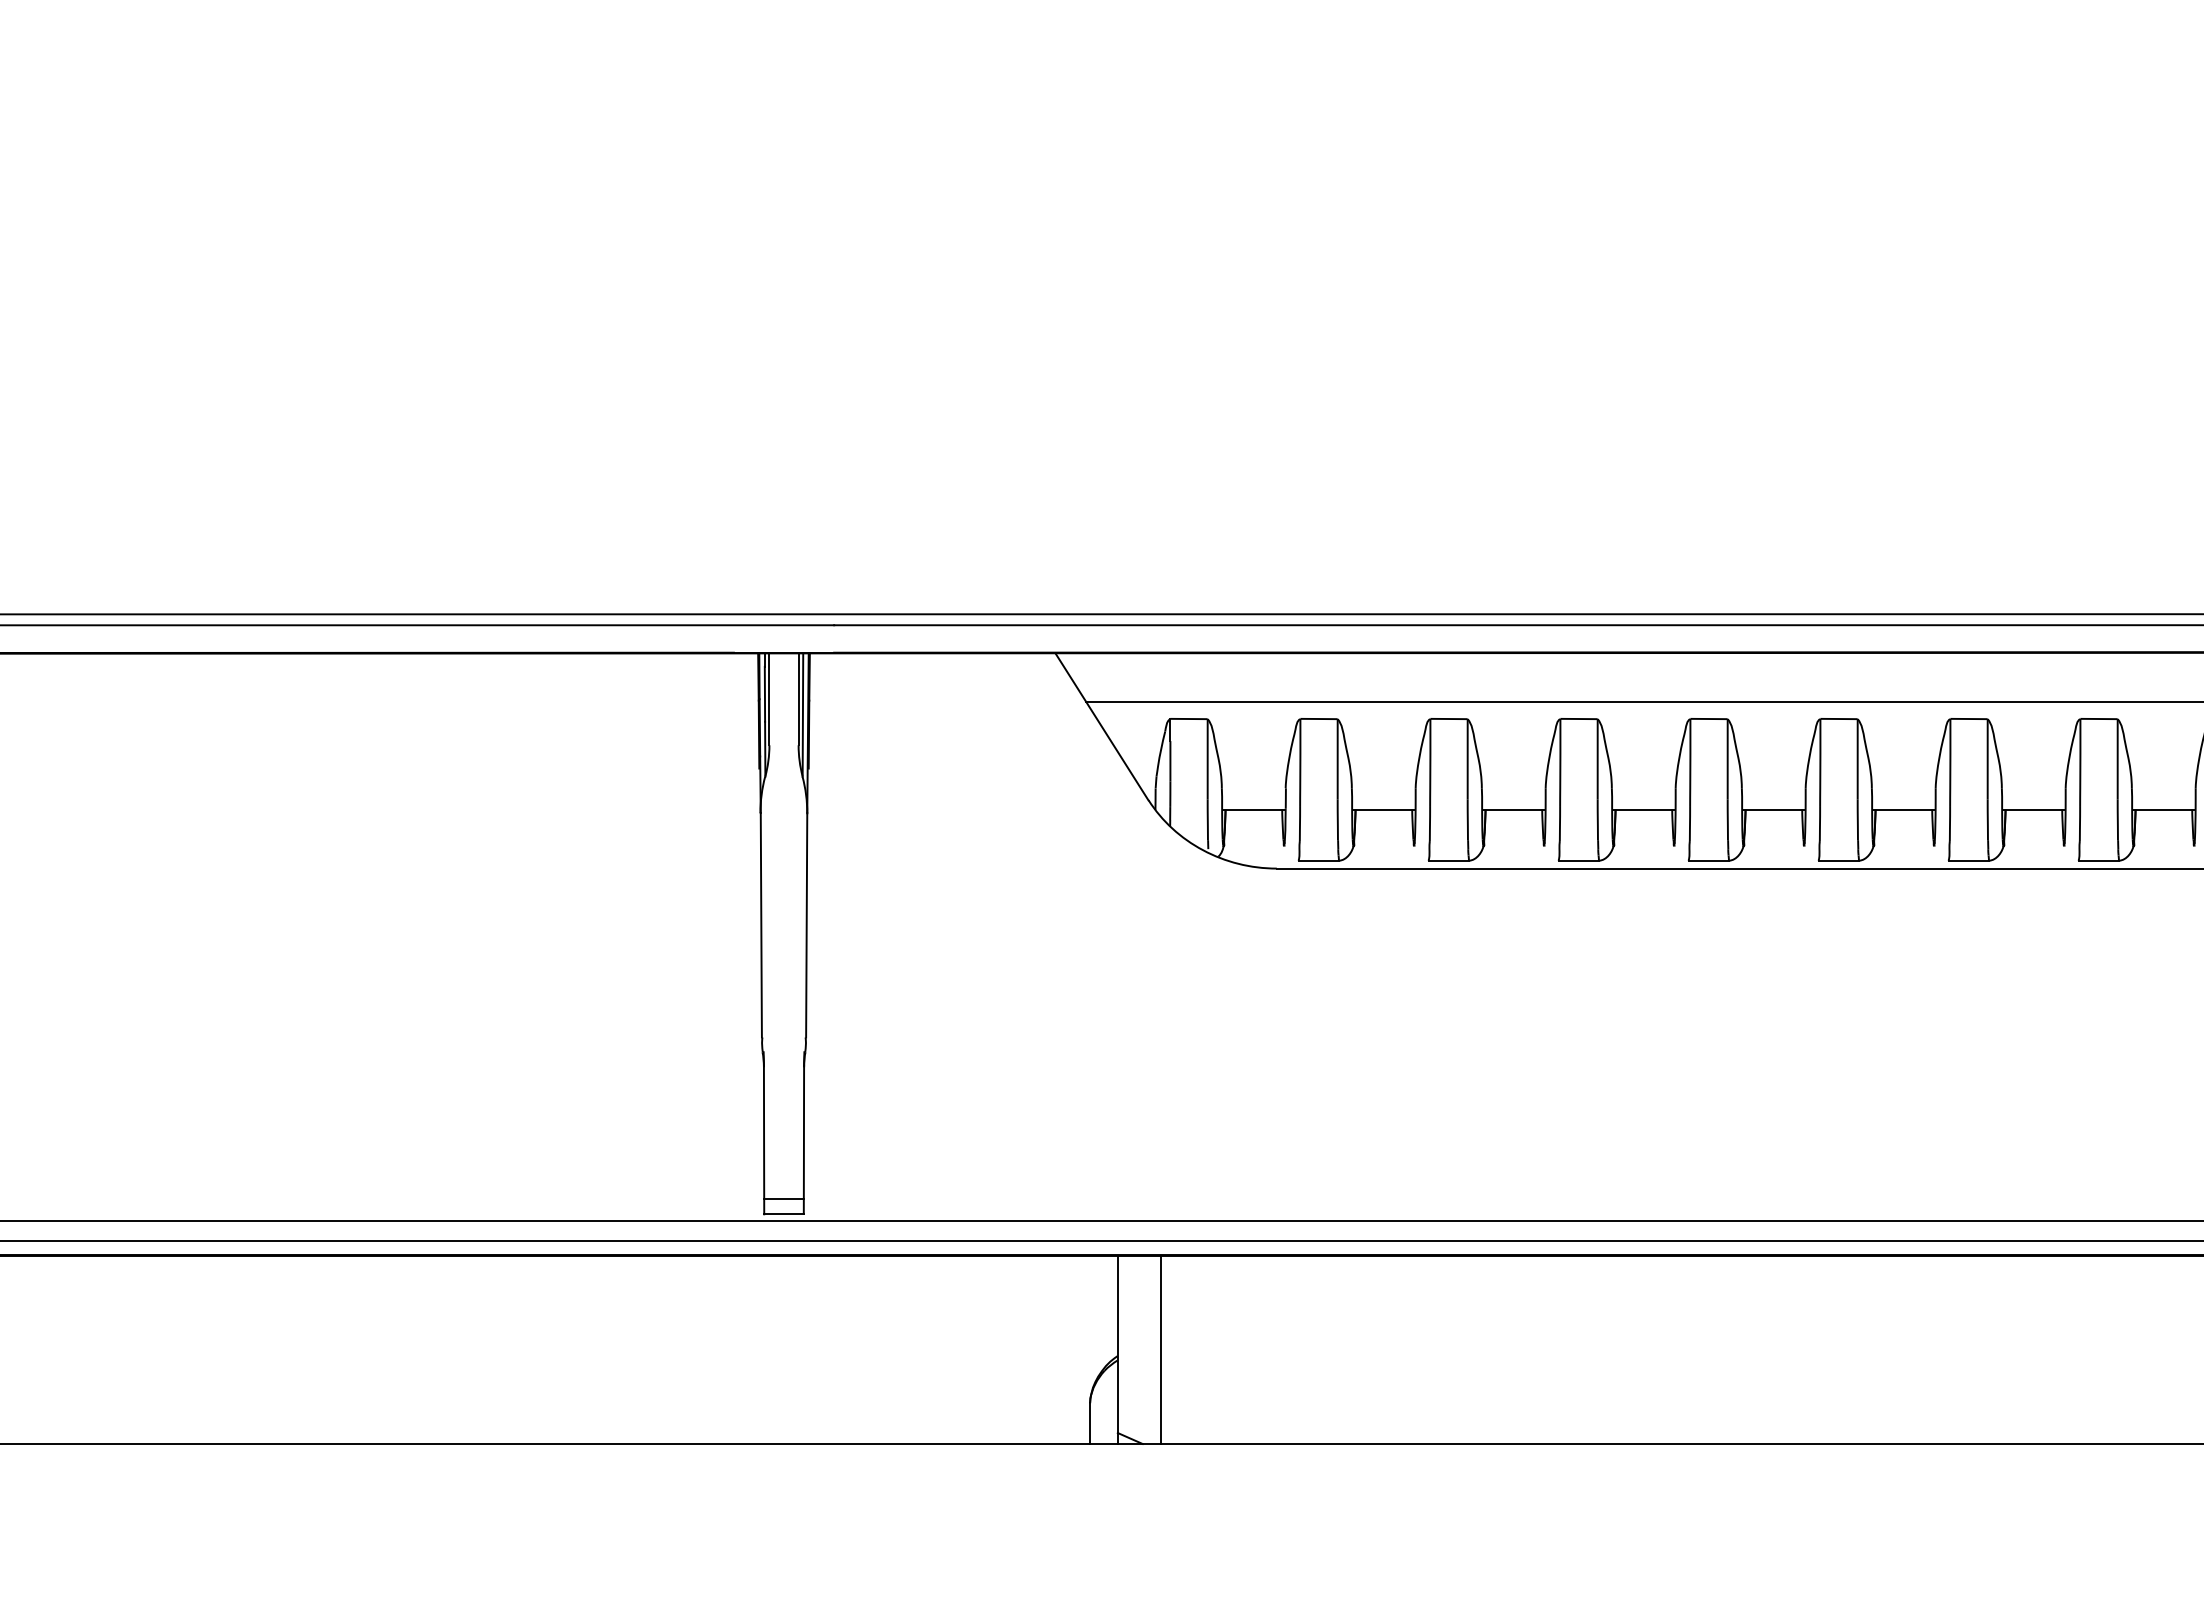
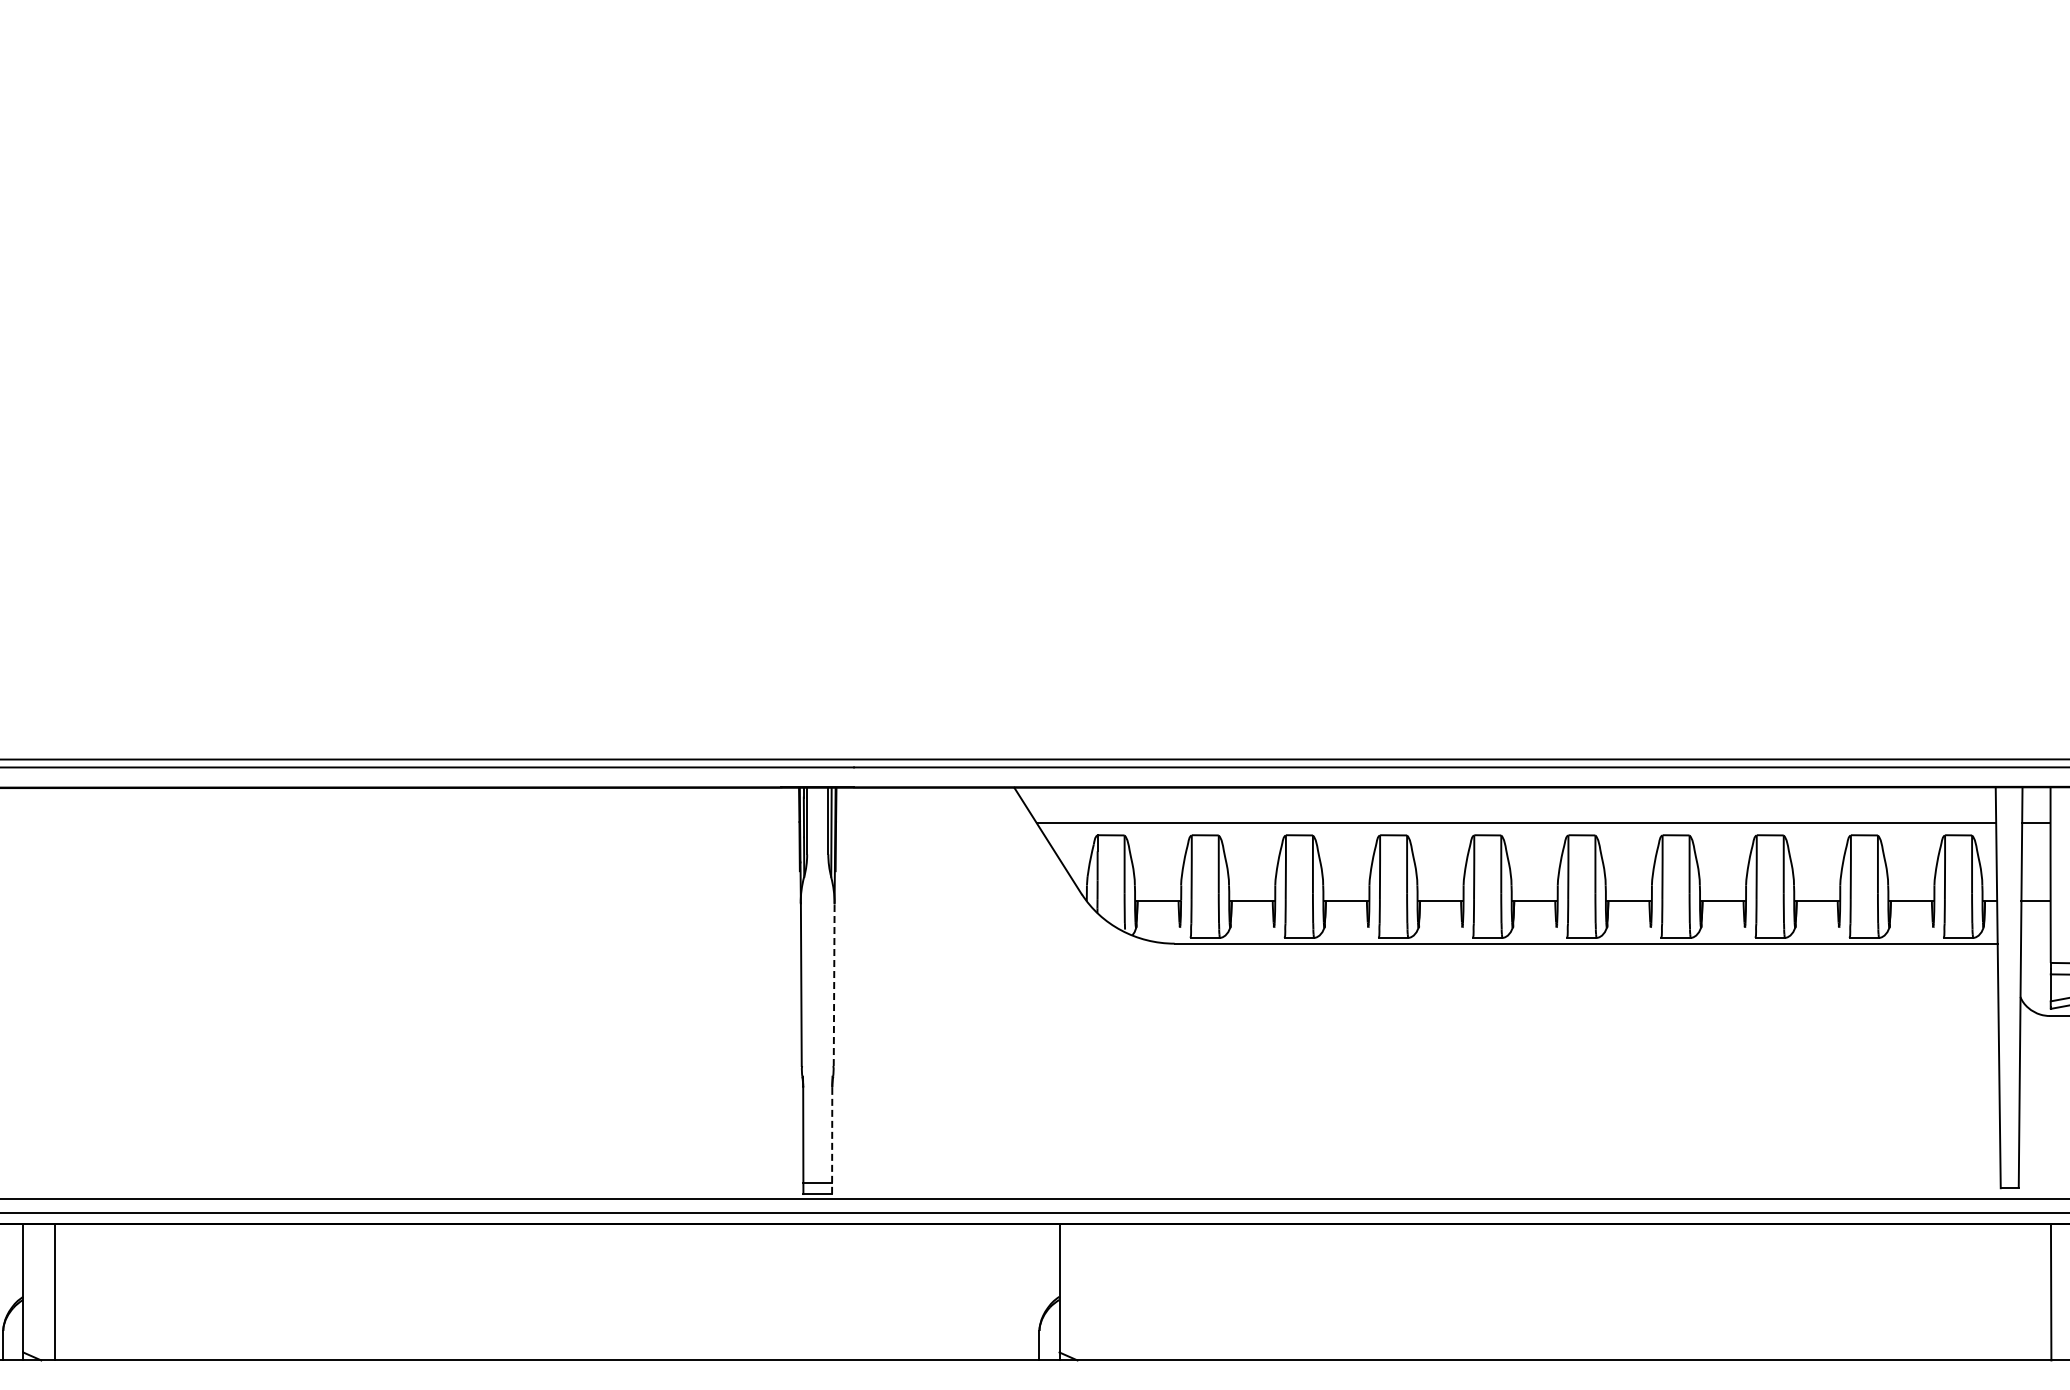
line: (807, 924) -> (834, 984), solid -> dashed
line: (804, 1138) -> (832, 1139), solid -> dashed
line: (1160, 1350) -> (1090, 1292), removed

